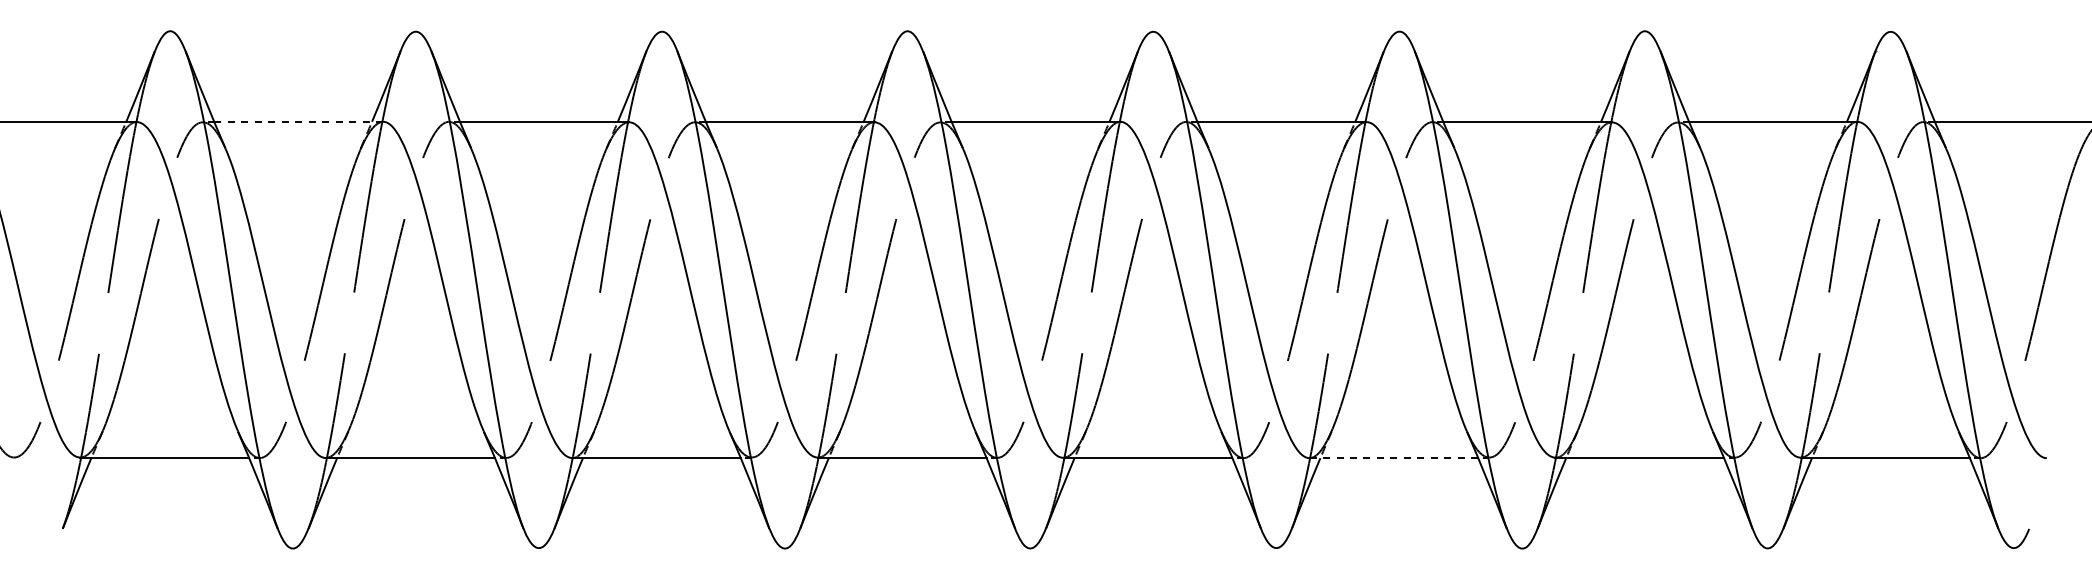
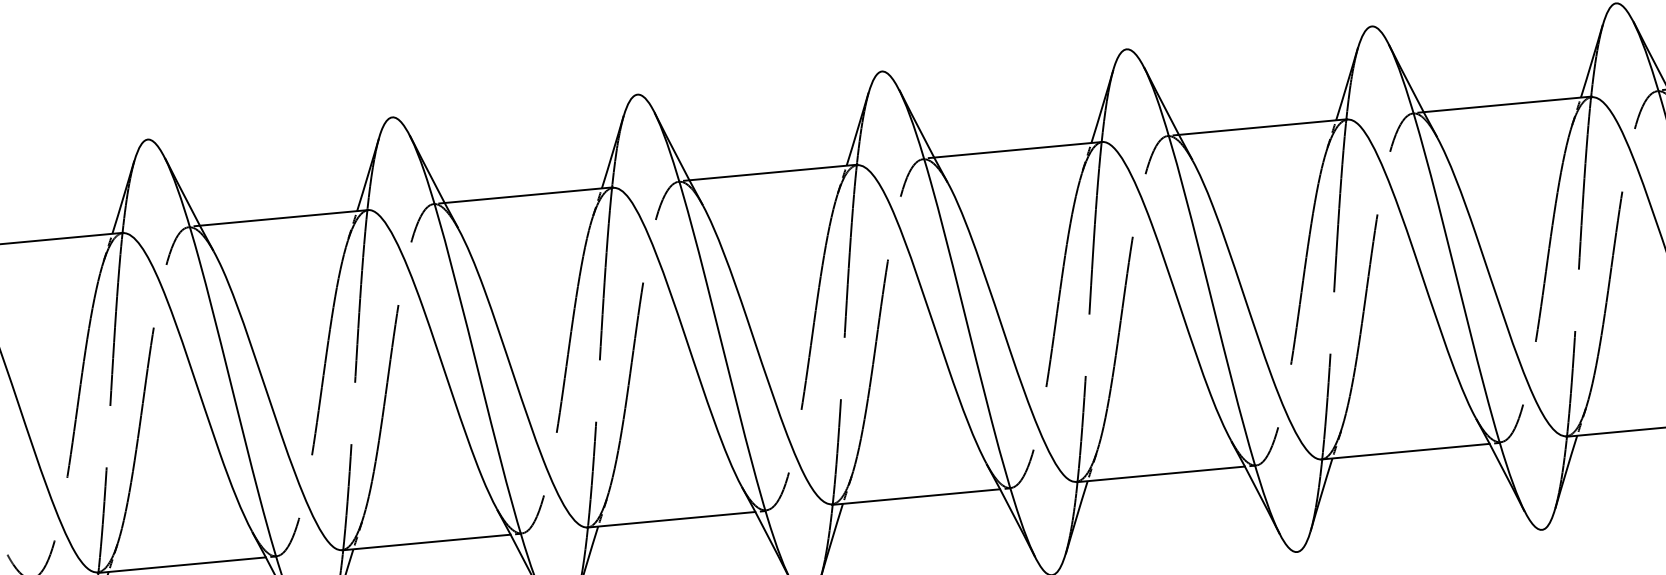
line: (298, 121) -> (283, 217), dashed -> solid
line: (1393, 458) -> (1405, 452), dashed -> solid

